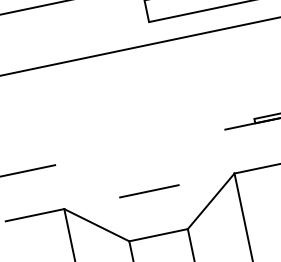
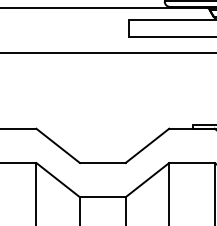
line: (202, 156) -> (147, 145), added
line: (86, 180) -> (57, 145), added

